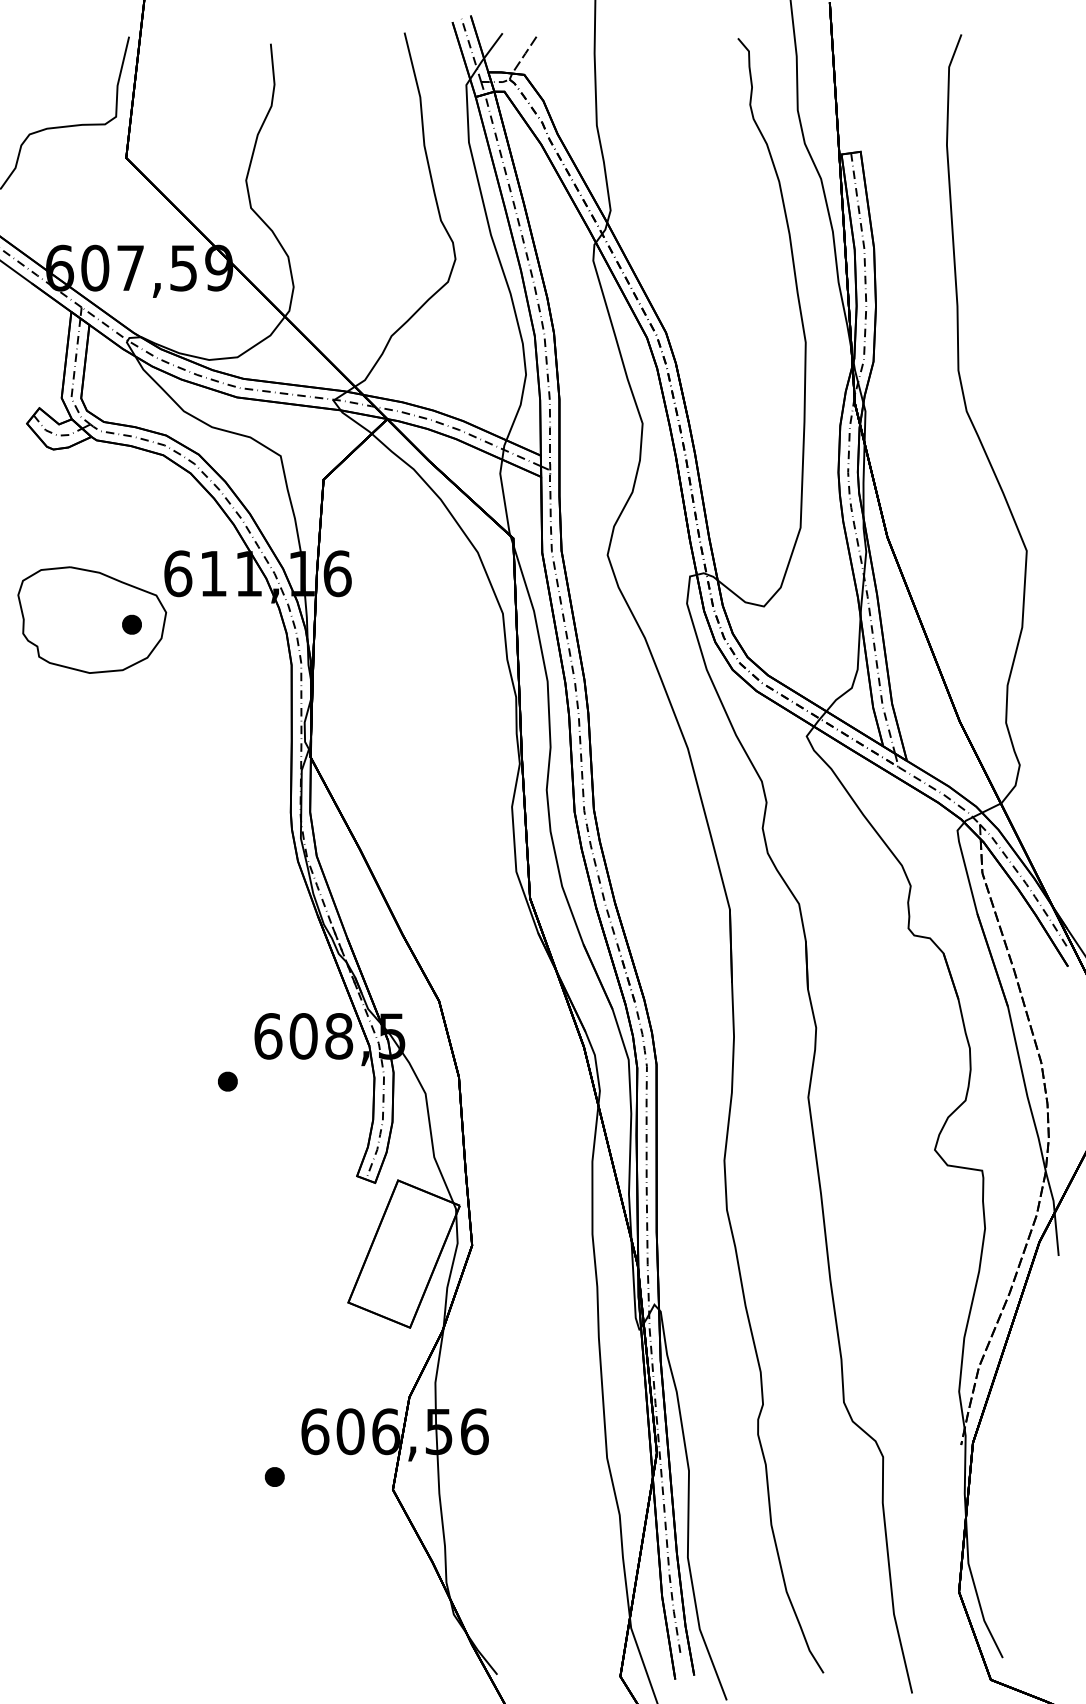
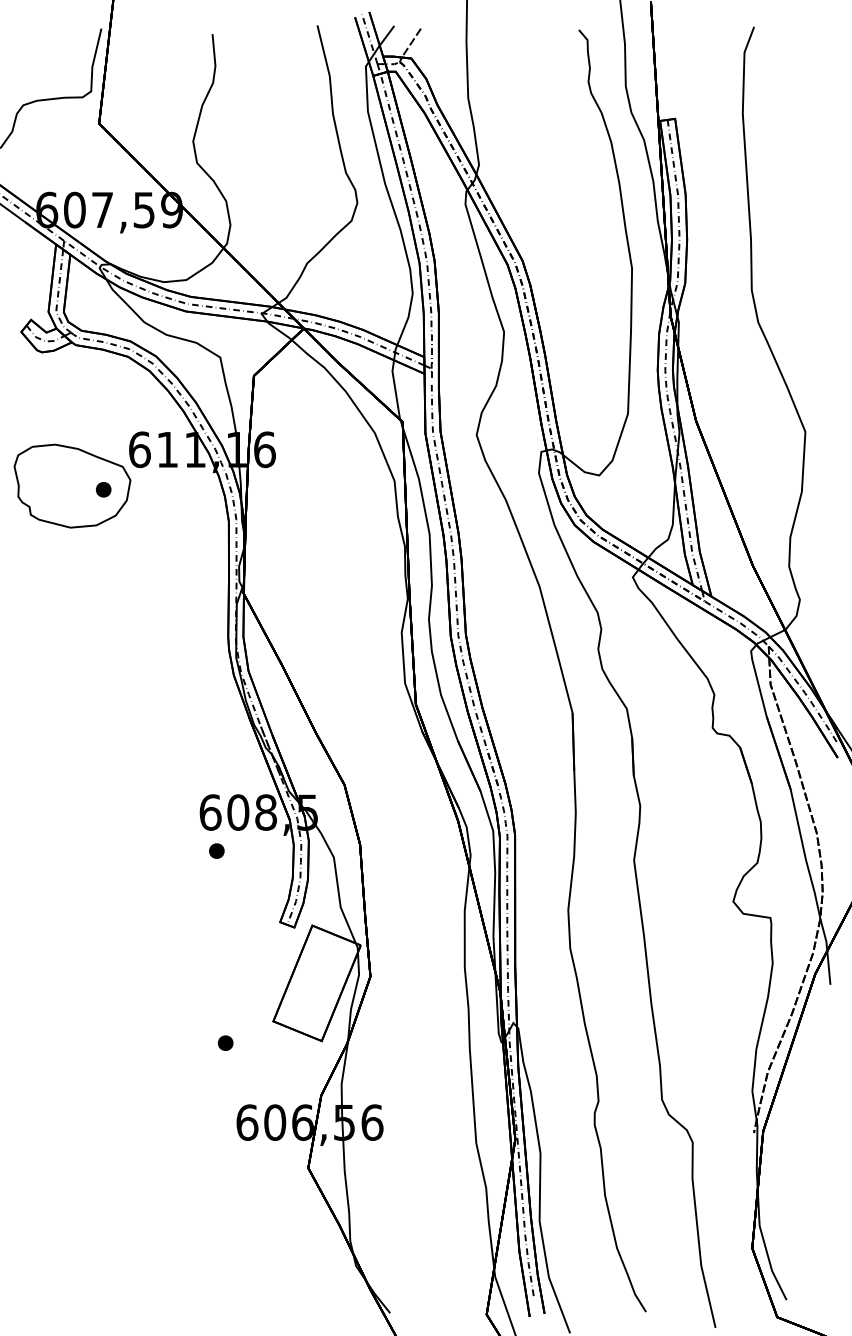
part: (227, 1080) -> (216, 850), moved
part: (274, 1476) -> (225, 1042), moved

